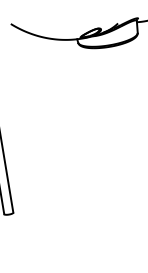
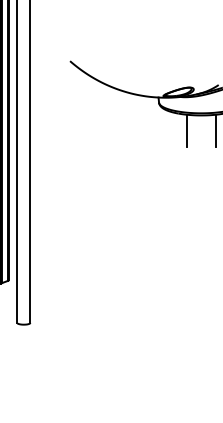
line: (121, 55) -> (215, 130), added
line: (100, 59) -> (186, 130), added

